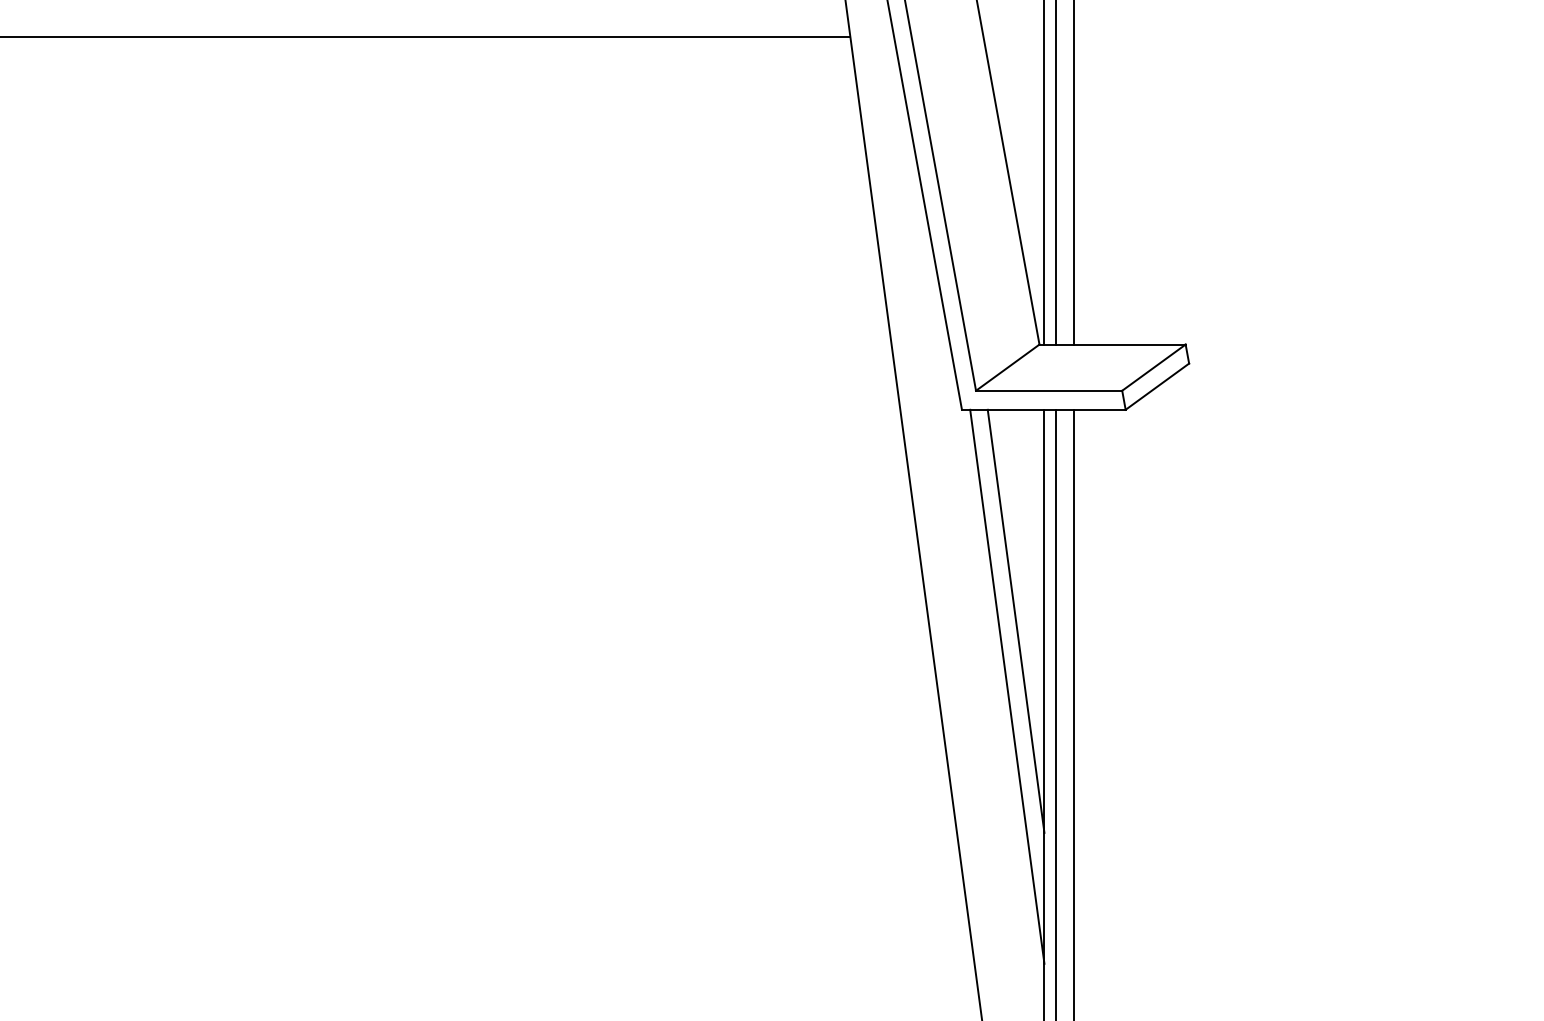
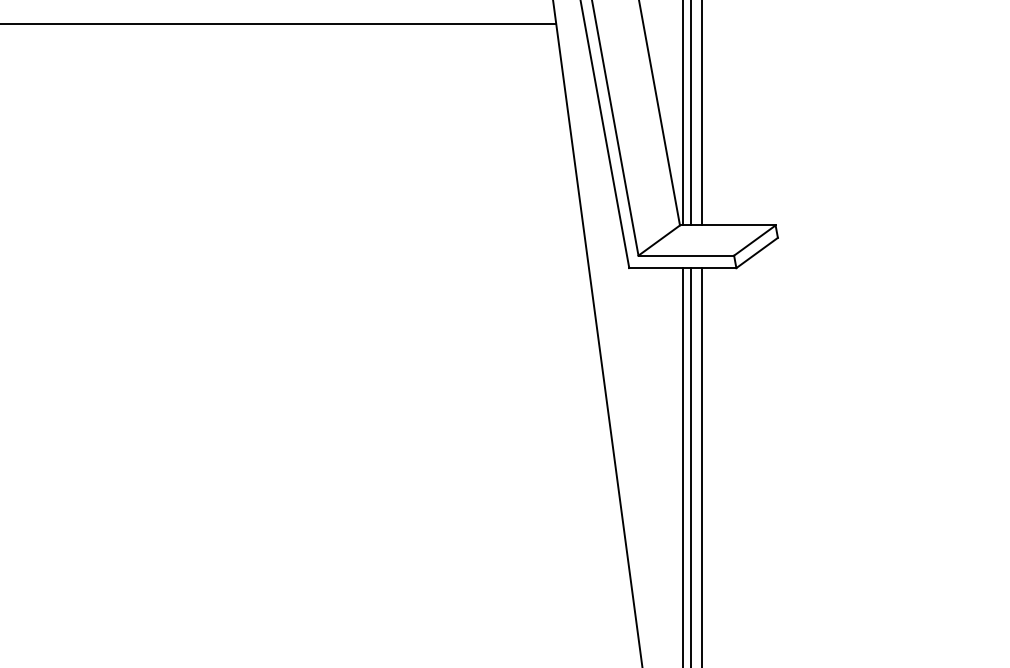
line: (1015, 621) -> (664, 406), removed
line: (1006, 687) -> (658, 449), removed

